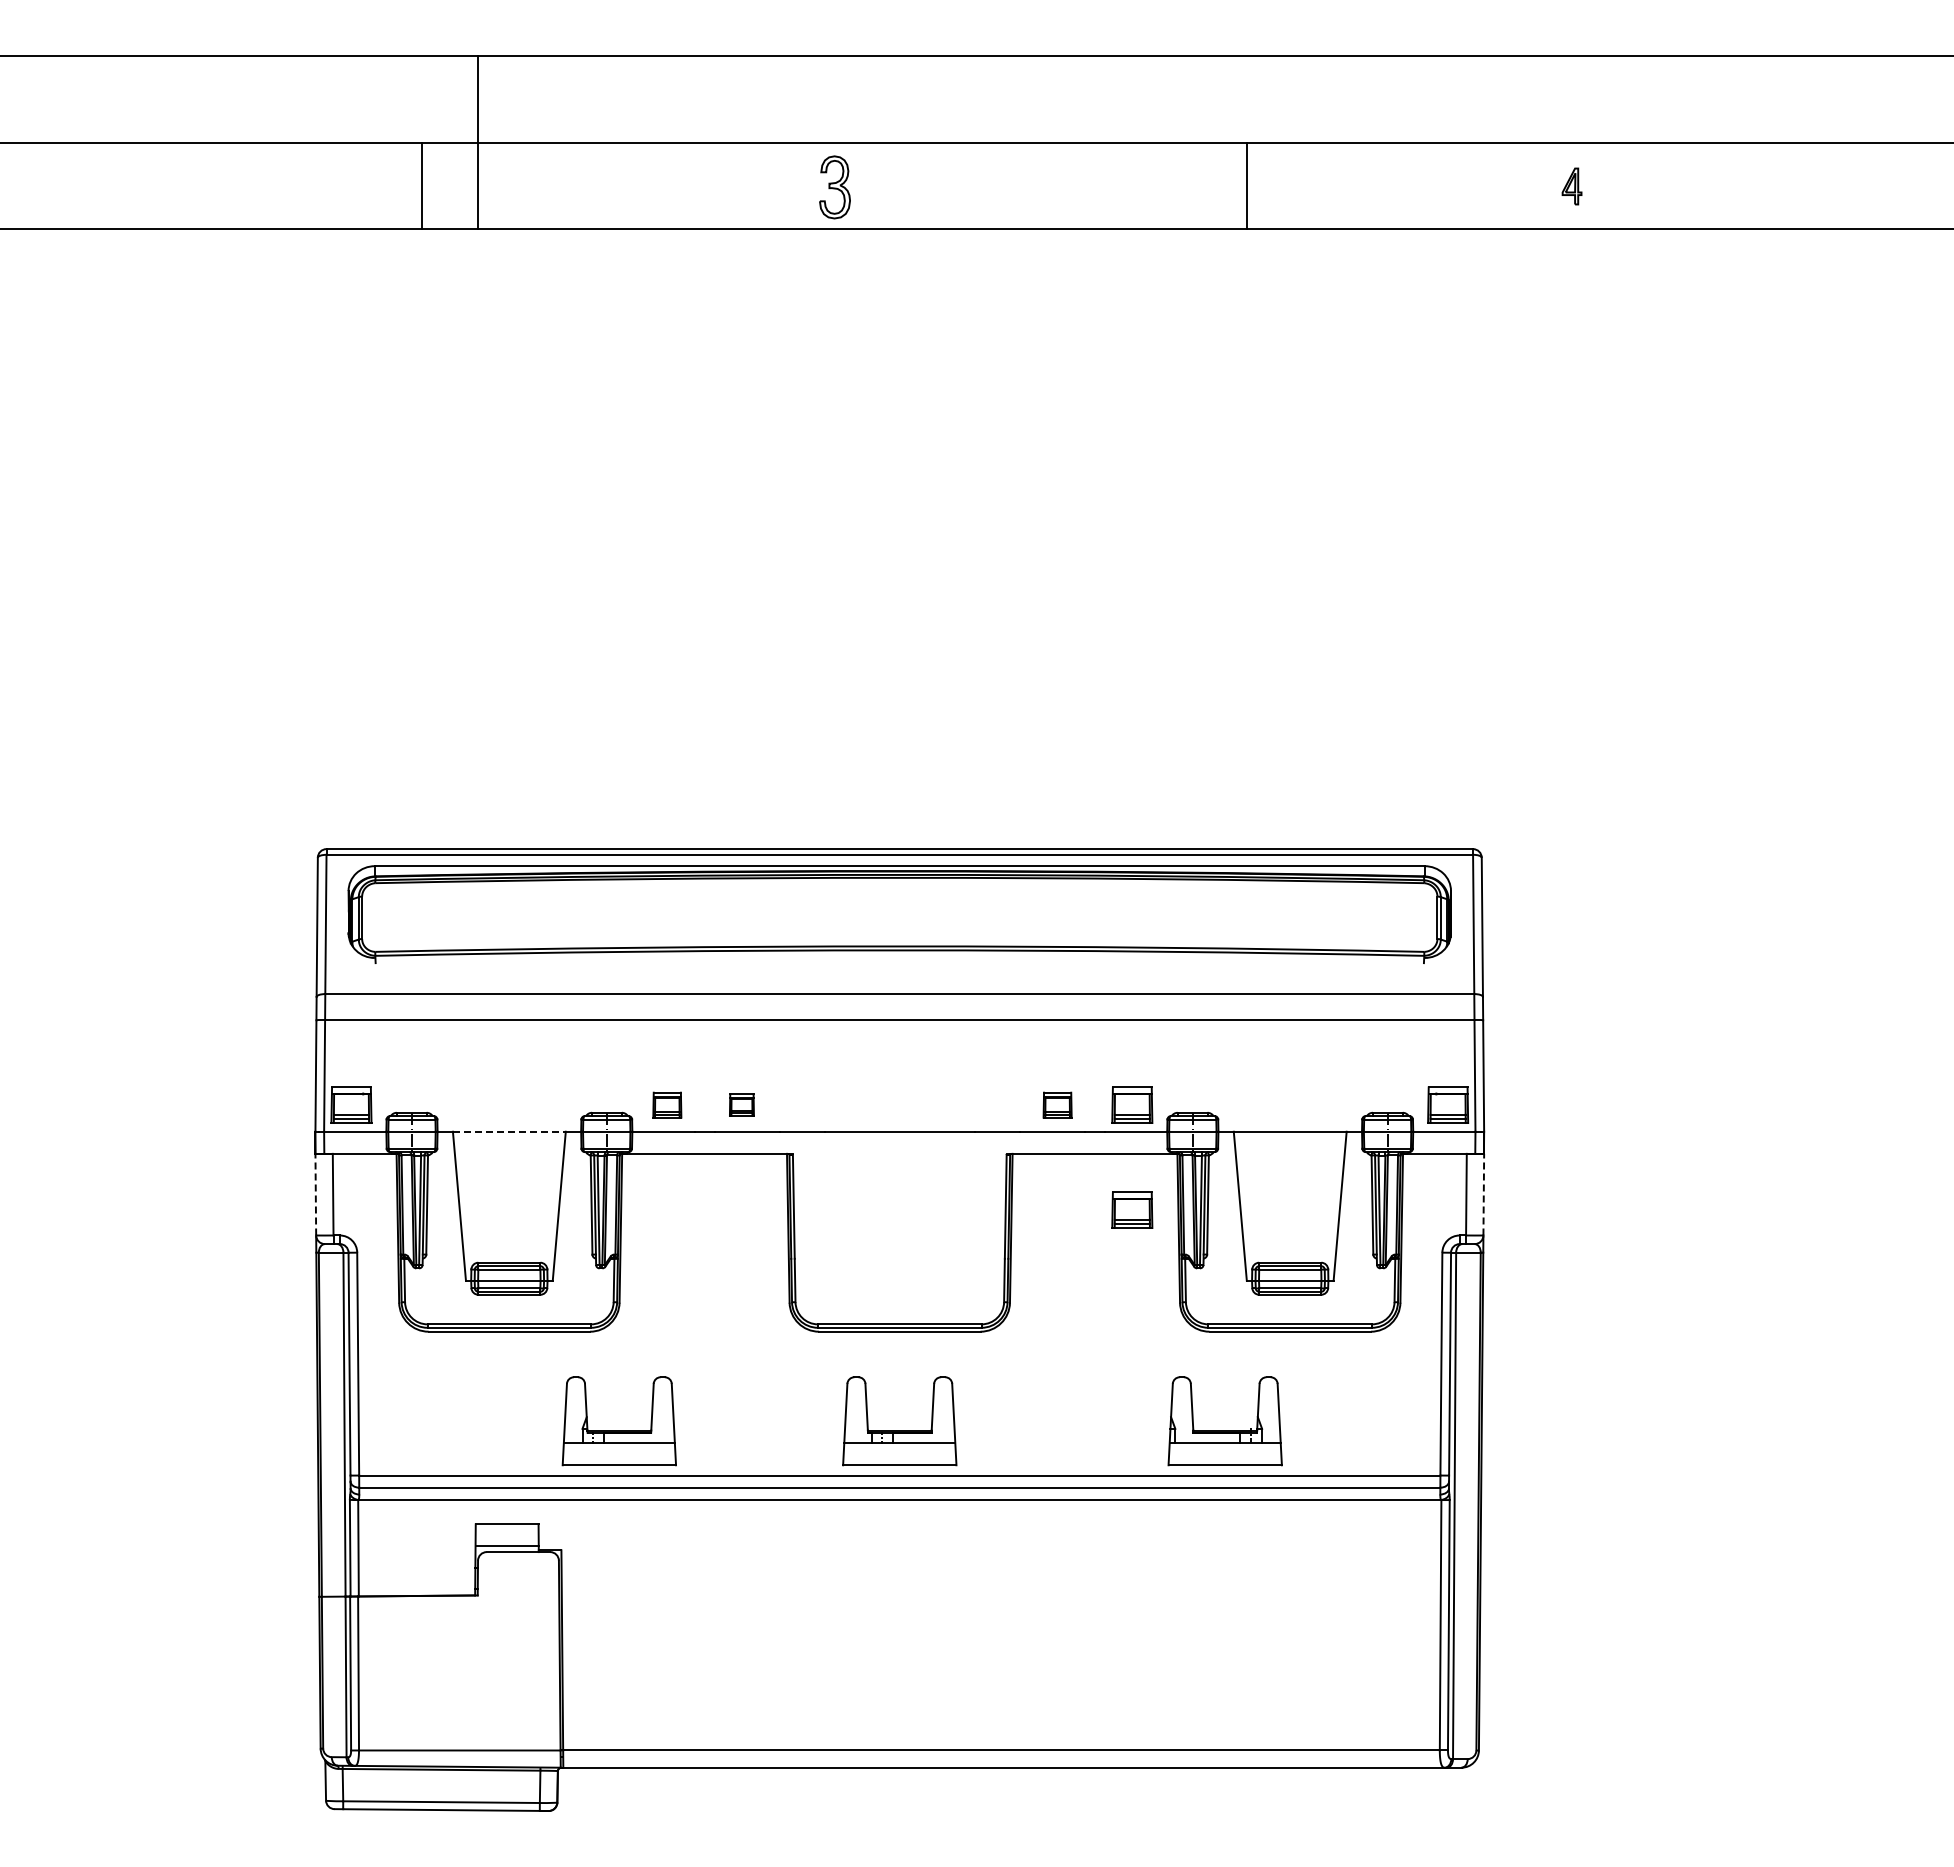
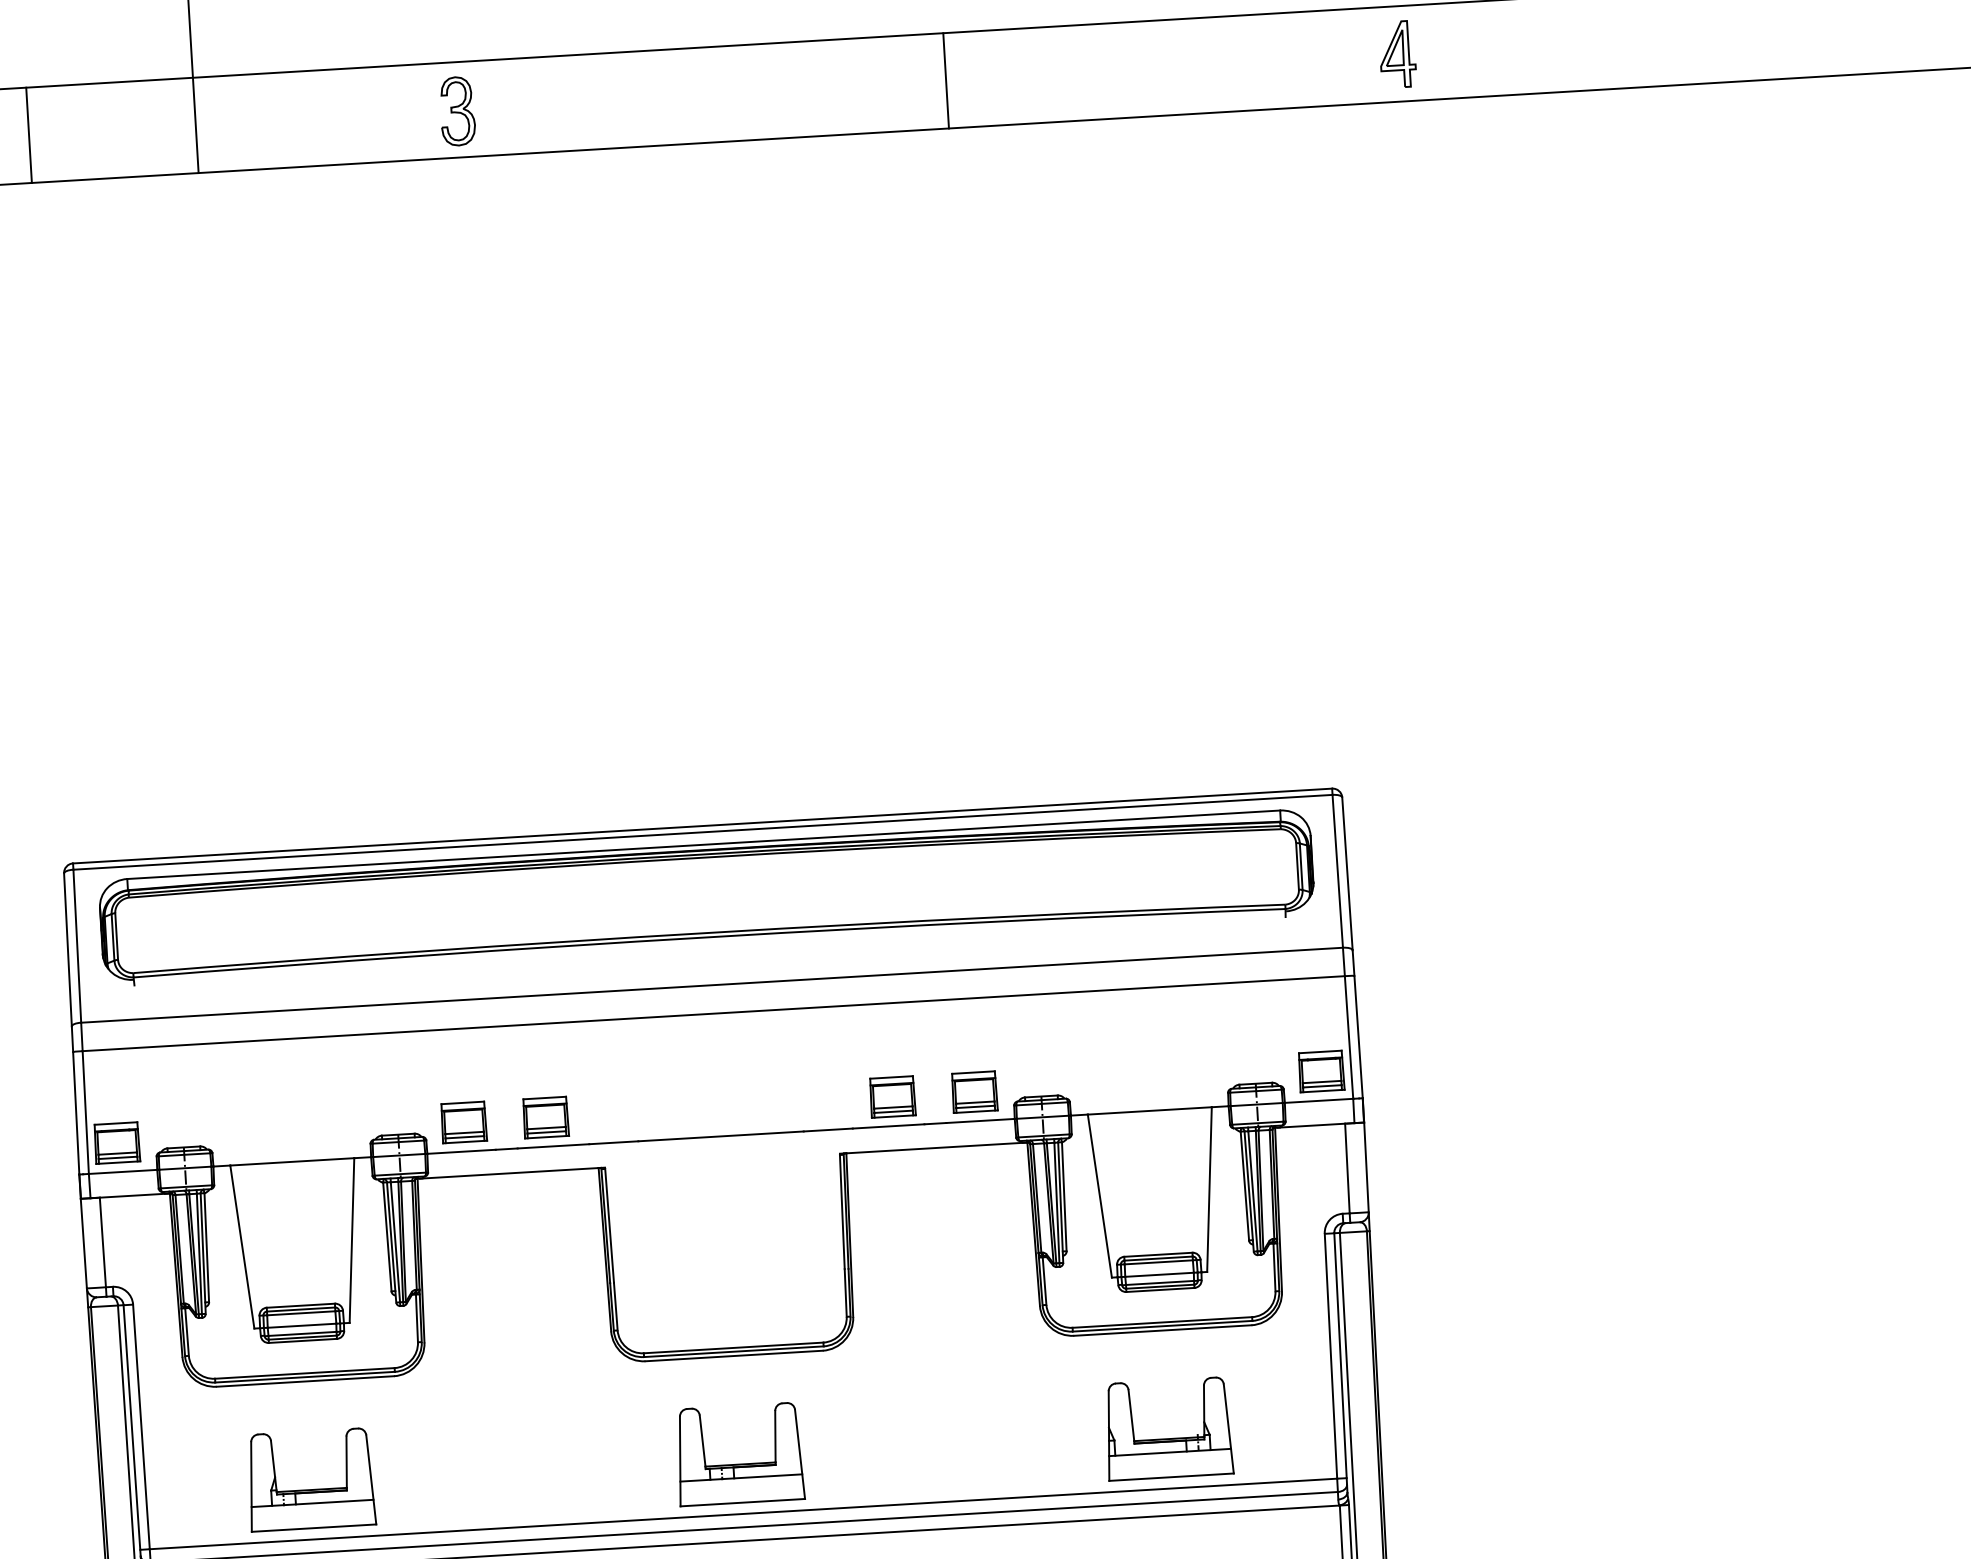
line: (421, 185) -> (28, 134), moved
line: (1246, 185) -> (945, 80), moved
part: (1571, 186) -> (1397, 54), size x1.67
part: (834, 187) -> (457, 111), moved
part: (667, 1104) -> (464, 1121), size x1.43
part: (741, 1104) -> (545, 1116), size x1.67
part: (1057, 1104) -> (892, 1096), size x1.43
line: (509, 1131) -> (292, 1161), dashed -> solid
line: (315, 1194) -> (83, 1243), dashed -> solid
line: (1483, 1194) -> (1366, 1167), dashed -> solid
part: (1132, 1209) -> (981, 1206), removed
part: (618, 1430) -> (310, 1490), moved
part: (1224, 1430) -> (1168, 1439), moved

